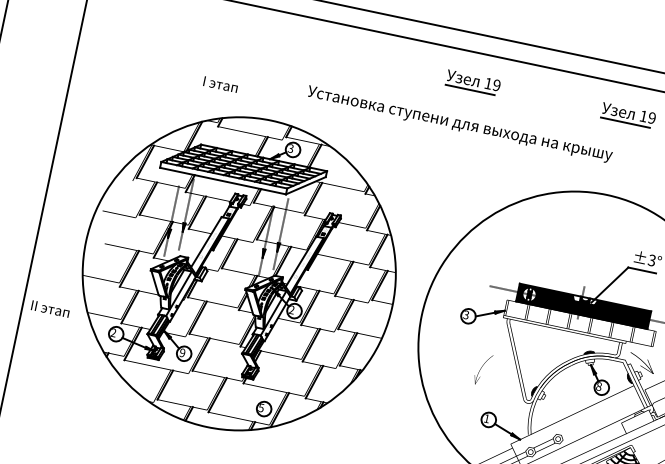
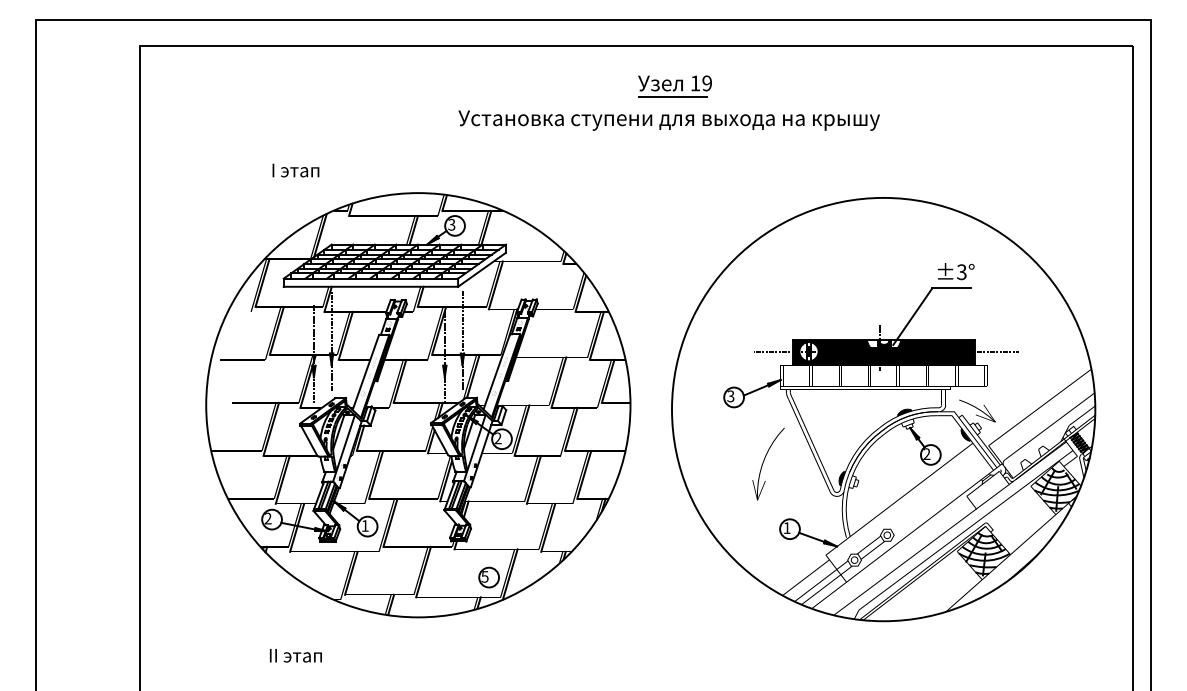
text: (220, 84) -> (295, 170), moved
part: (628, 115) -> (889, 86), removed
text: (459, 124) -> (668, 120), moved
text: (50, 308) -> (295, 655), moved
text: (182, 352) -> (364, 525), 9 -> 1
part: (483, 369) -> (768, 463), size x1.67
text: (598, 386) -> (926, 454), 8 -> 2

